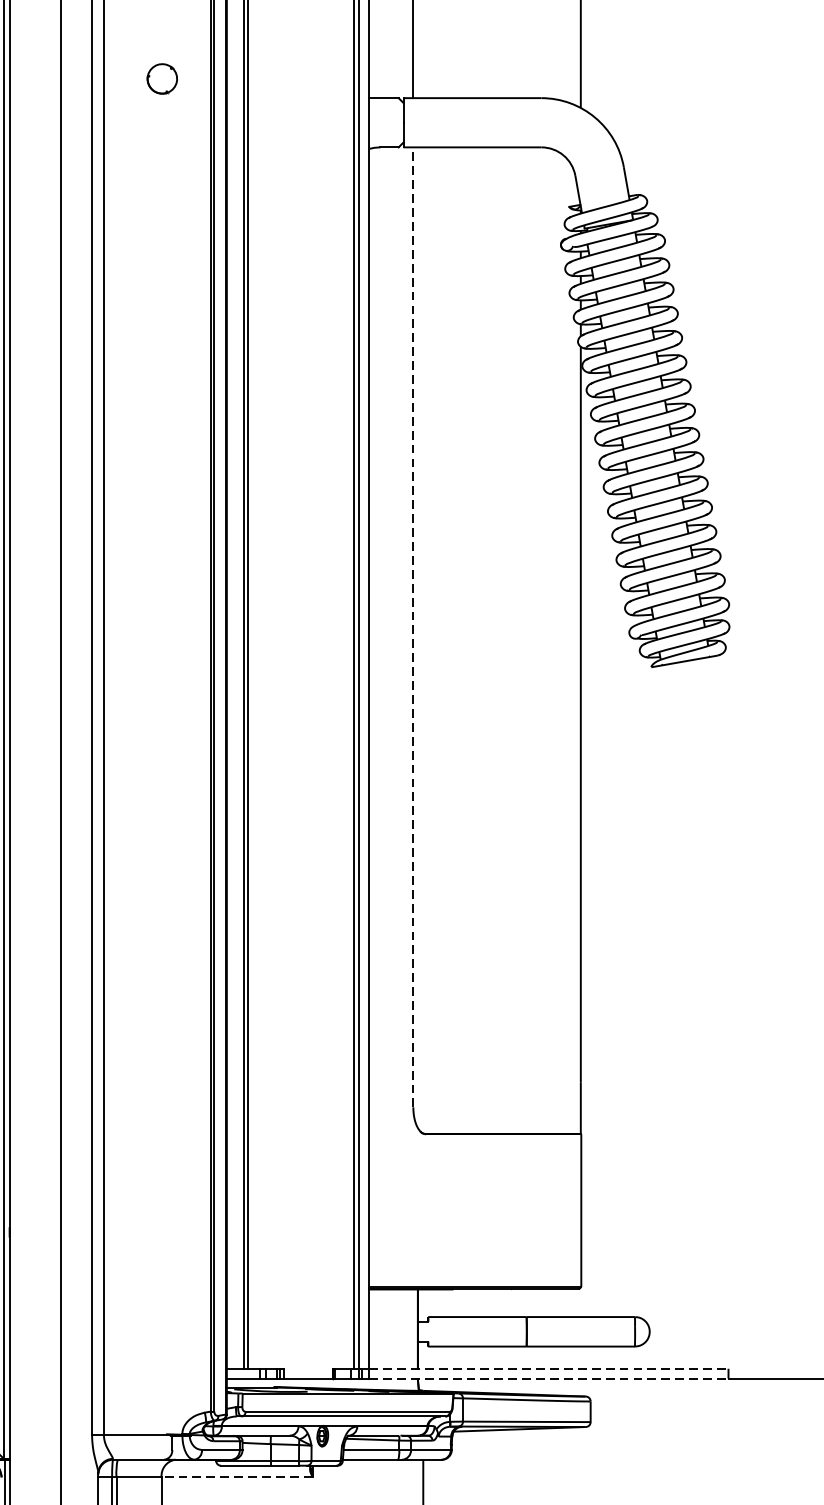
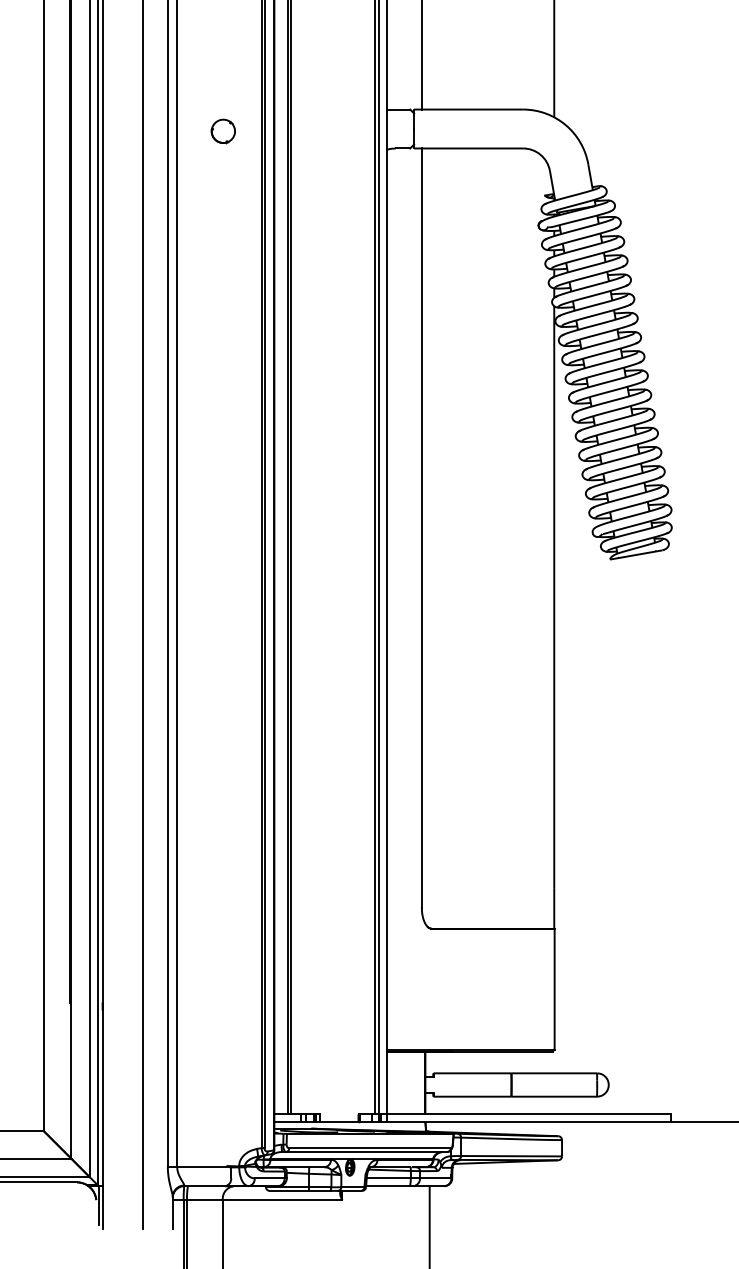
part: (161, 79) -> (222, 131), moved
line: (412, 627) -> (421, 528), dashed -> solid
line: (549, 1369) -> (529, 1114), dashed -> solid
line: (549, 1377) -> (529, 1121), dashed -> solid
line: (237, 1476) -> (282, 1199), dashed -> solid

